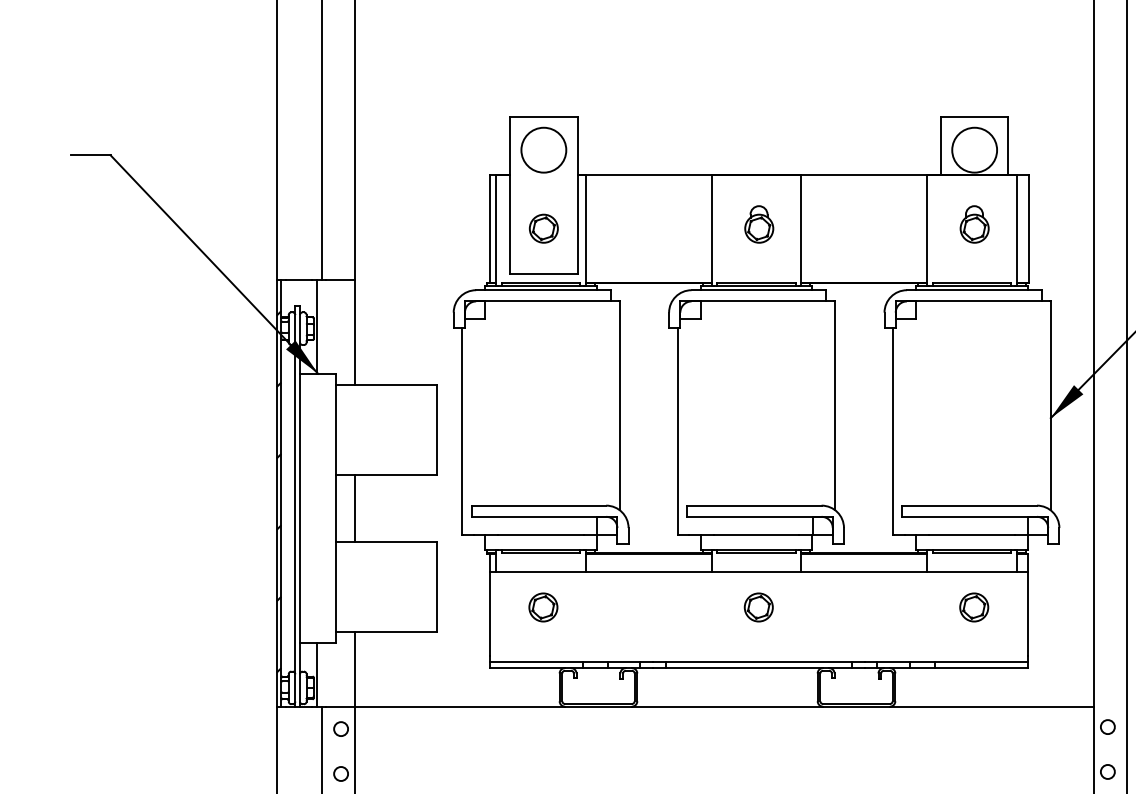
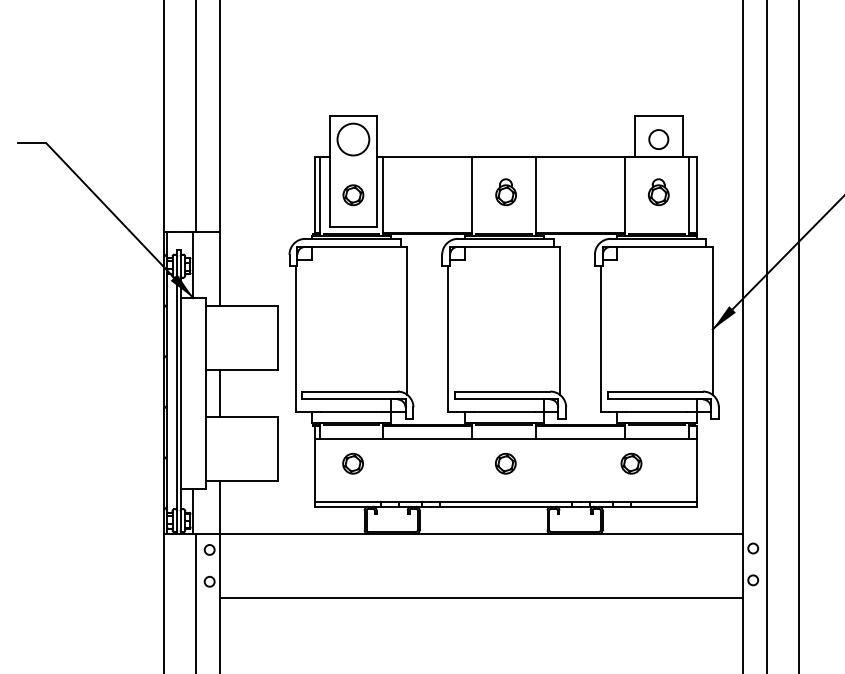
circle: (974, 150) -> (658, 139), size x0.6
part: (974, 607) -> (631, 463), moved

